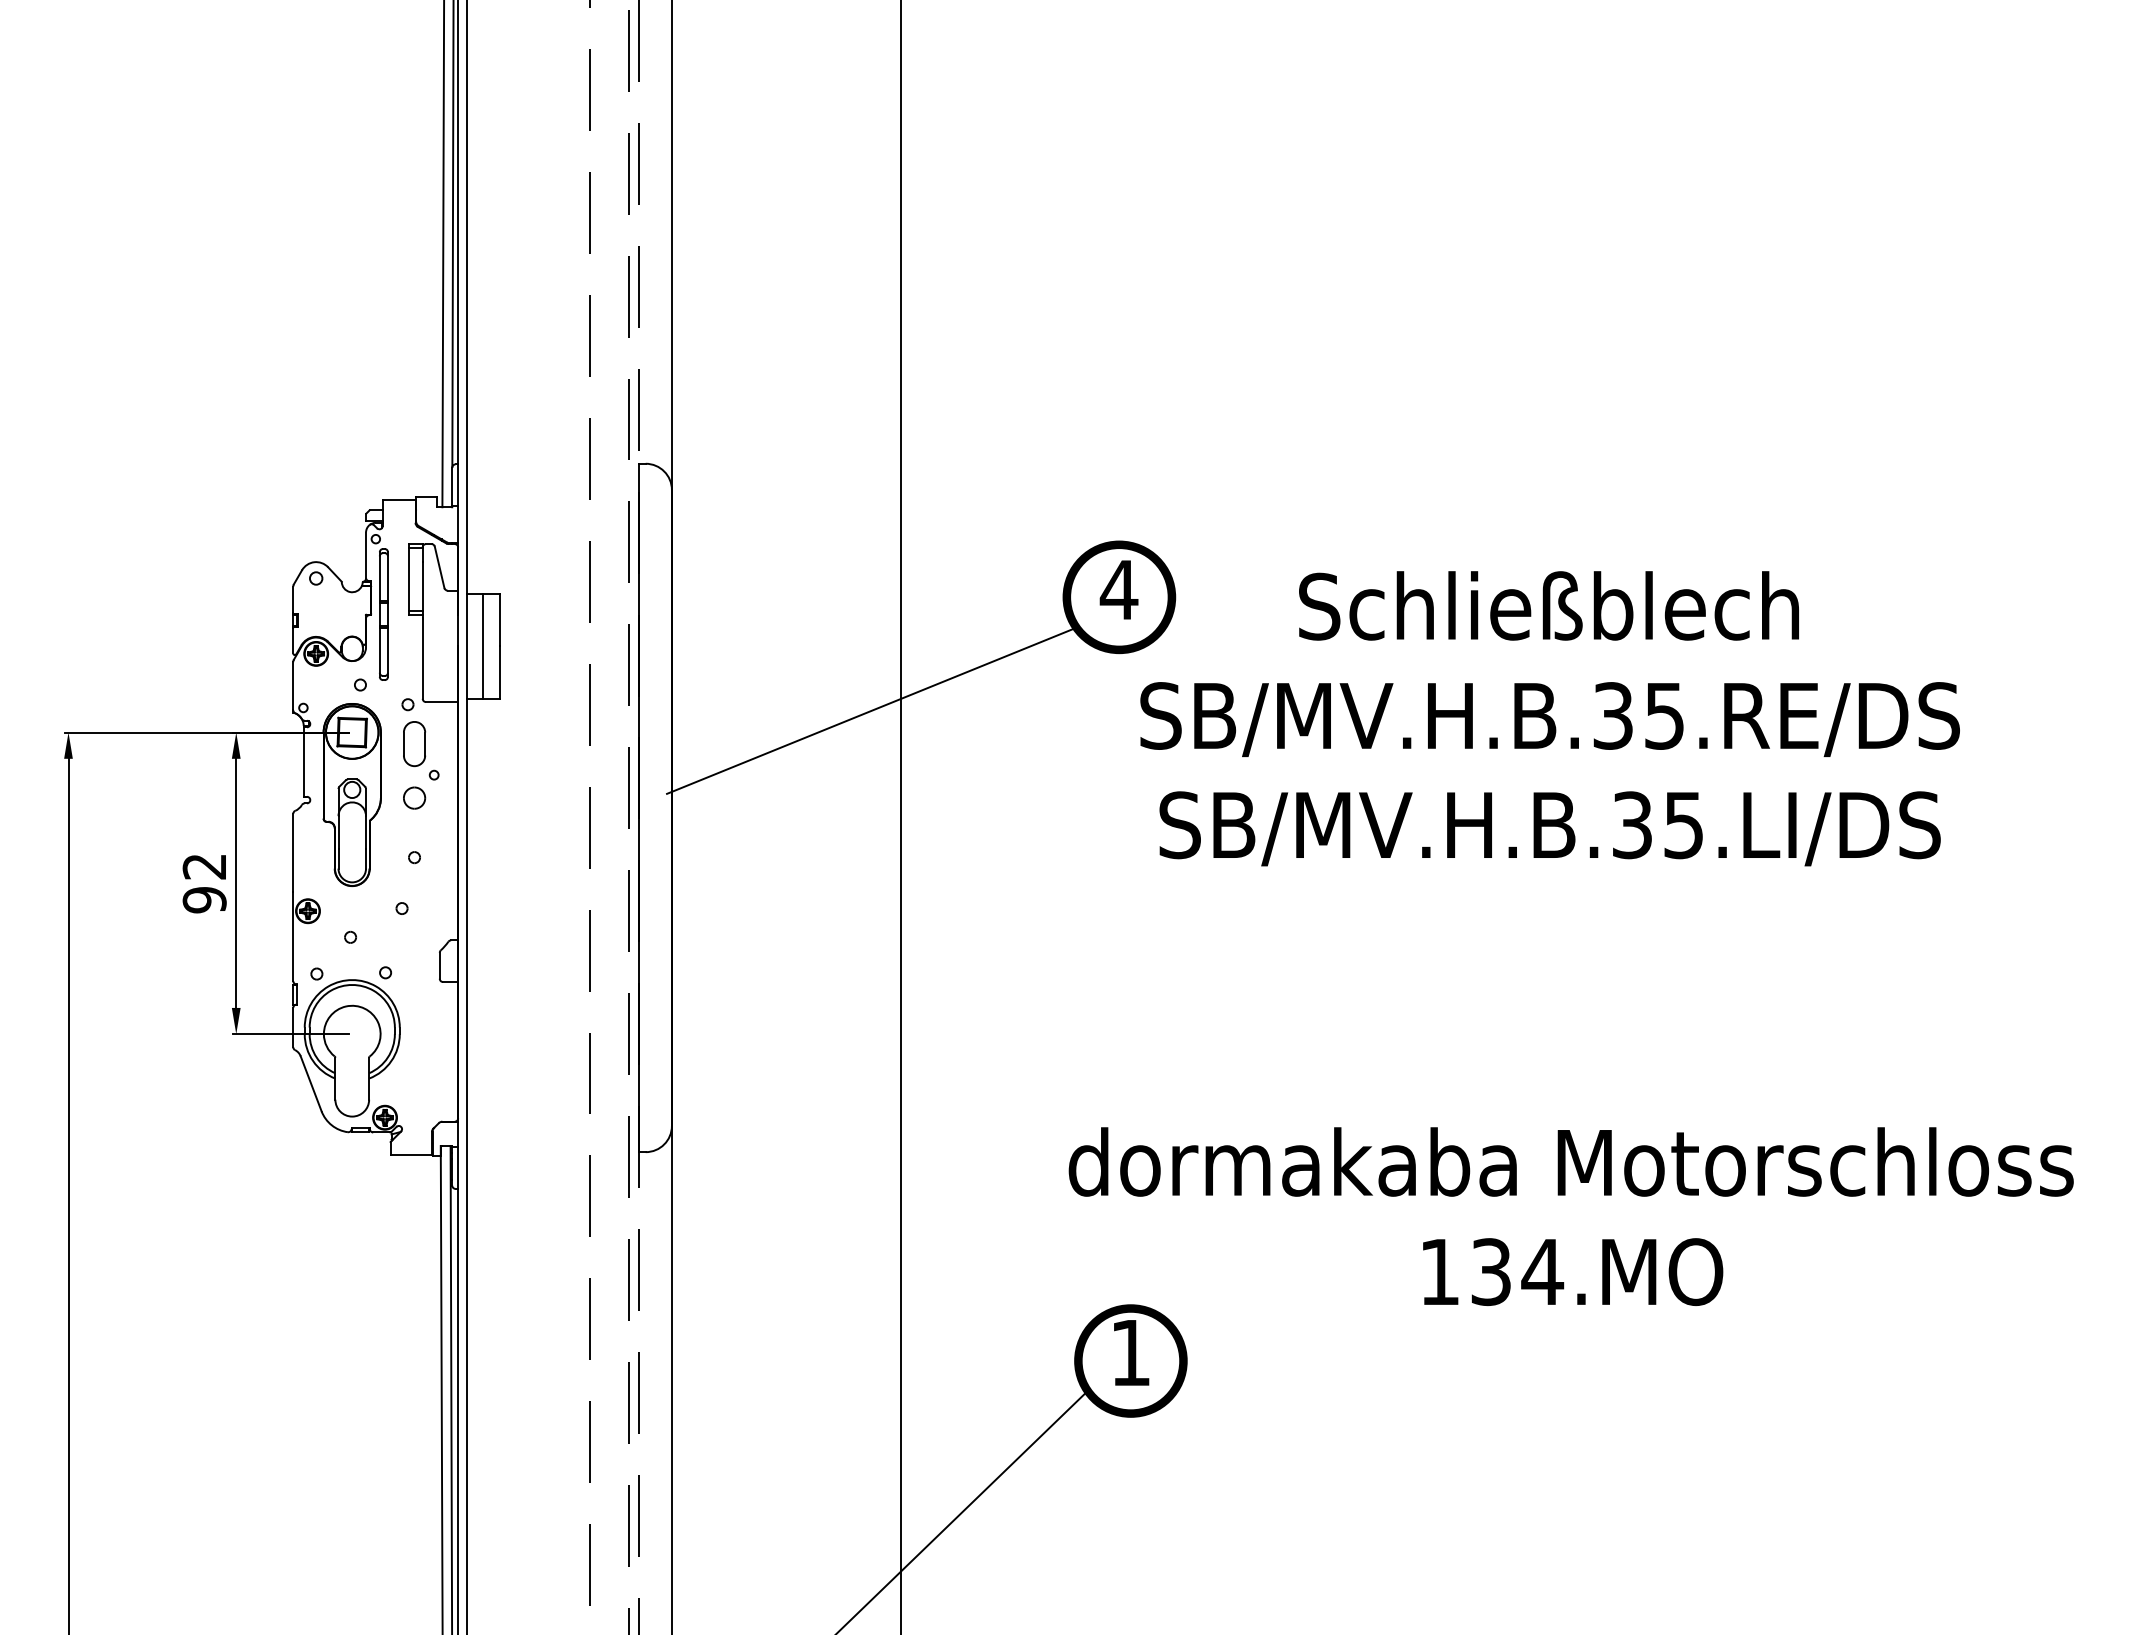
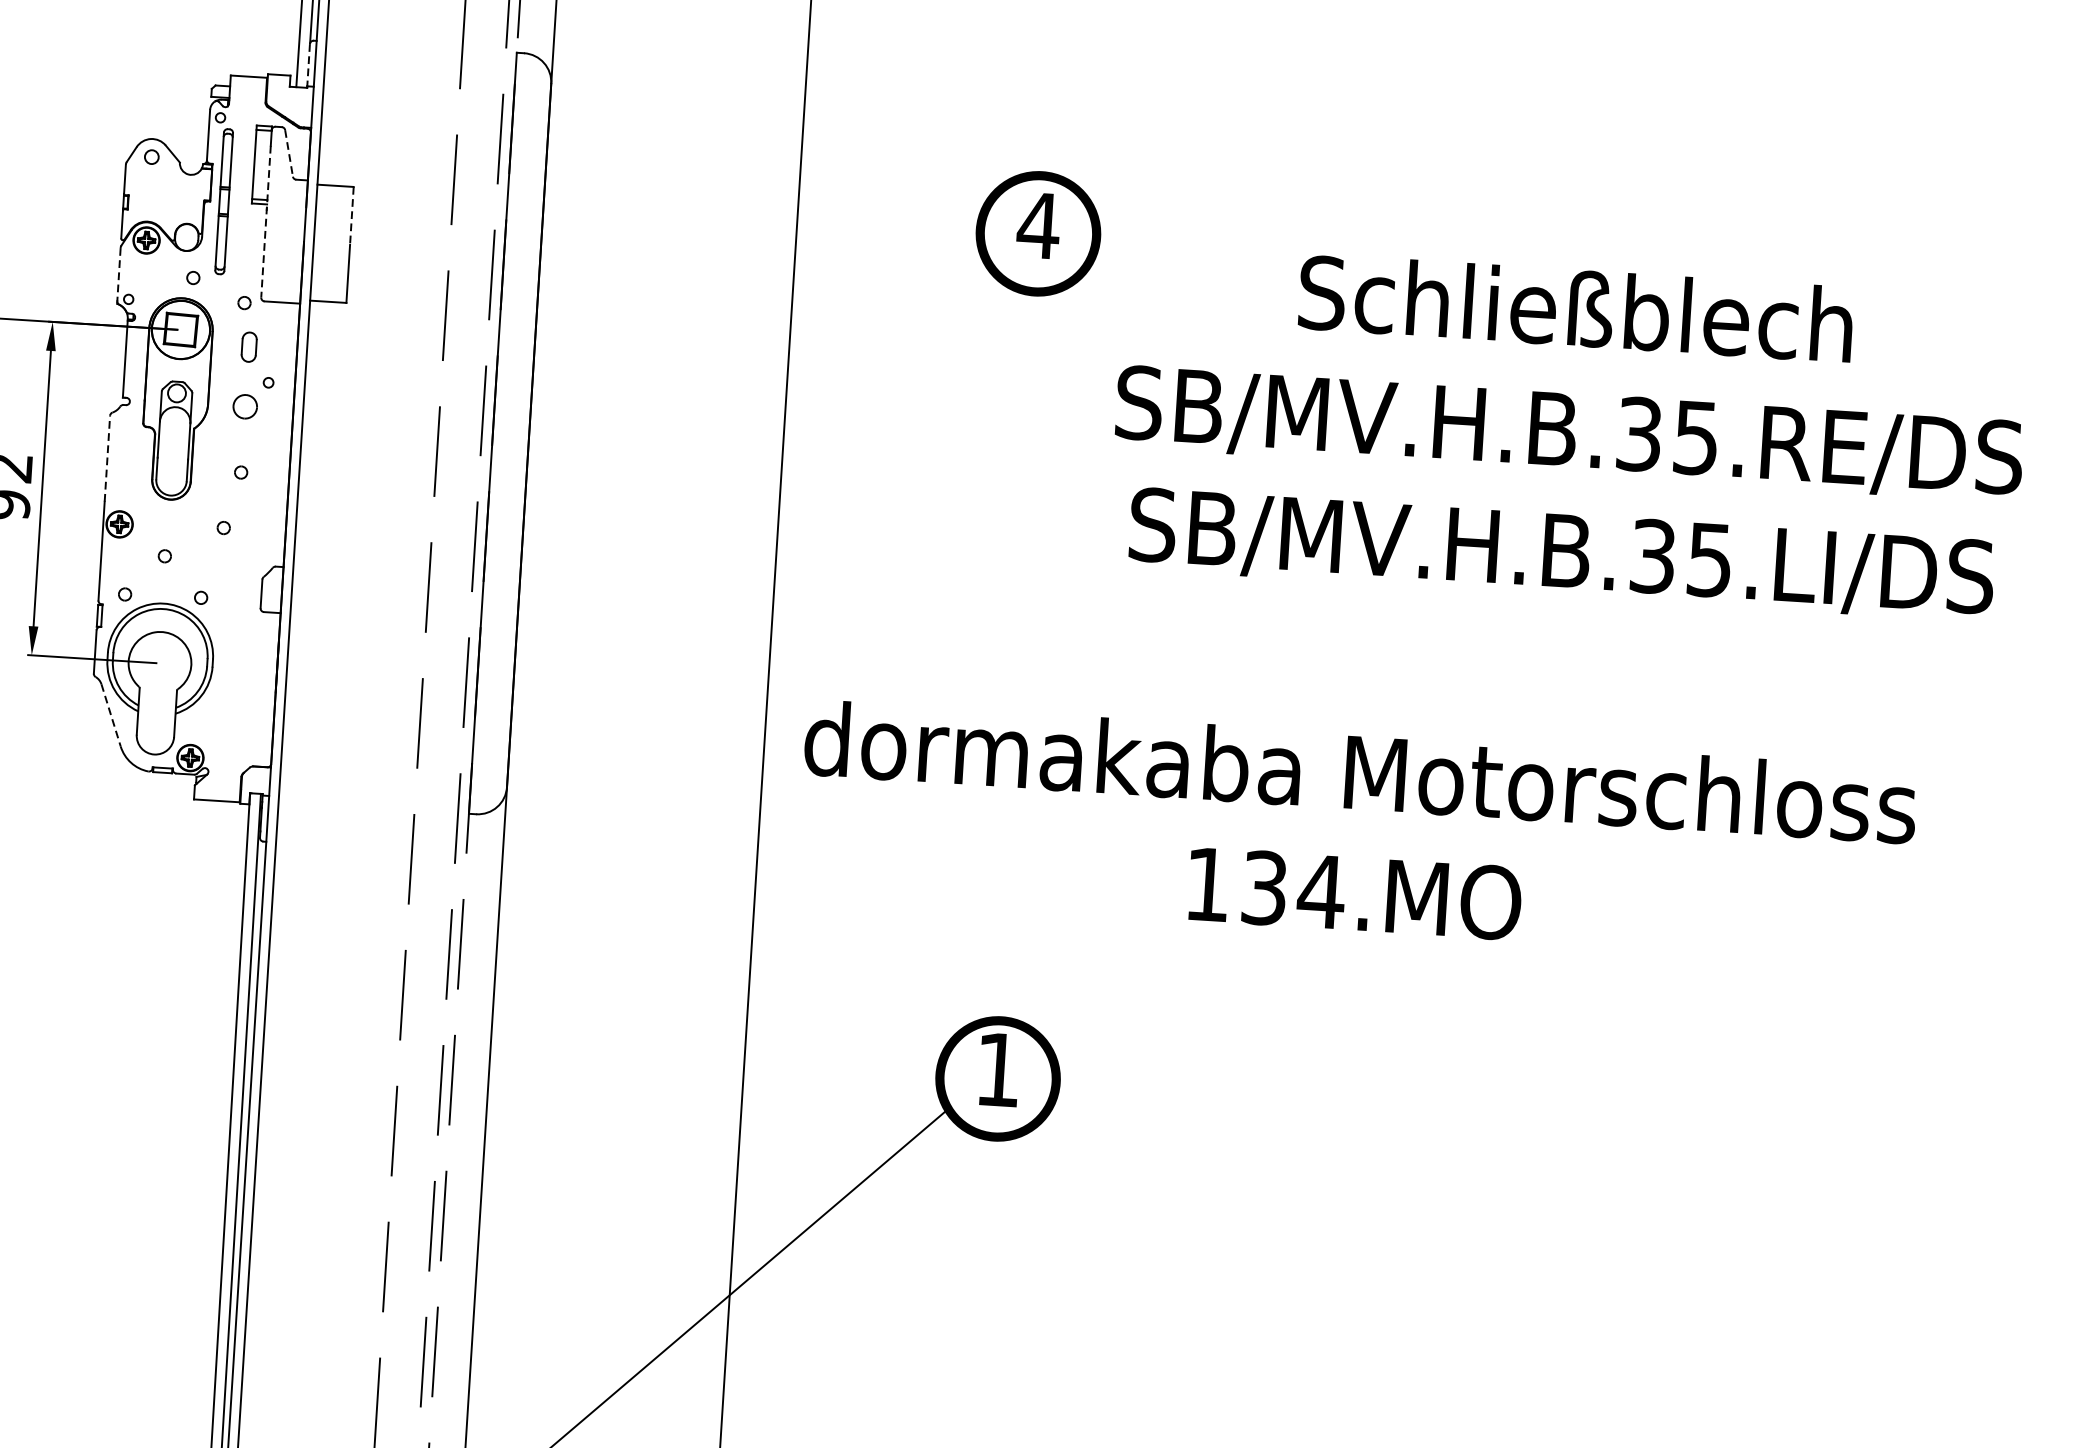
line: (452, 487) -> (308, 66), solid -> dashed
line: (439, 567) -> (288, 153), solid -> dashed
line: (499, 620) -> (351, 216), solid -> dashed
line: (422, 630) -> (265, 222), solid -> dashed
line: (483, 645) -> (332, 242), removed
line: (293, 686) -> (119, 274), solid -> dashed
line: (870, 710) -> (755, 341), removed
text: (1549, 718) -> (1568, 432), moved
part: (414, 744) -> (248, 347), size x0.6
line: (293, 852) -> (107, 458), solid -> dashed
line: (311, 1084) -> (111, 716), solid -> dashed
text: (1570, 1216) -> (1356, 832), moved

